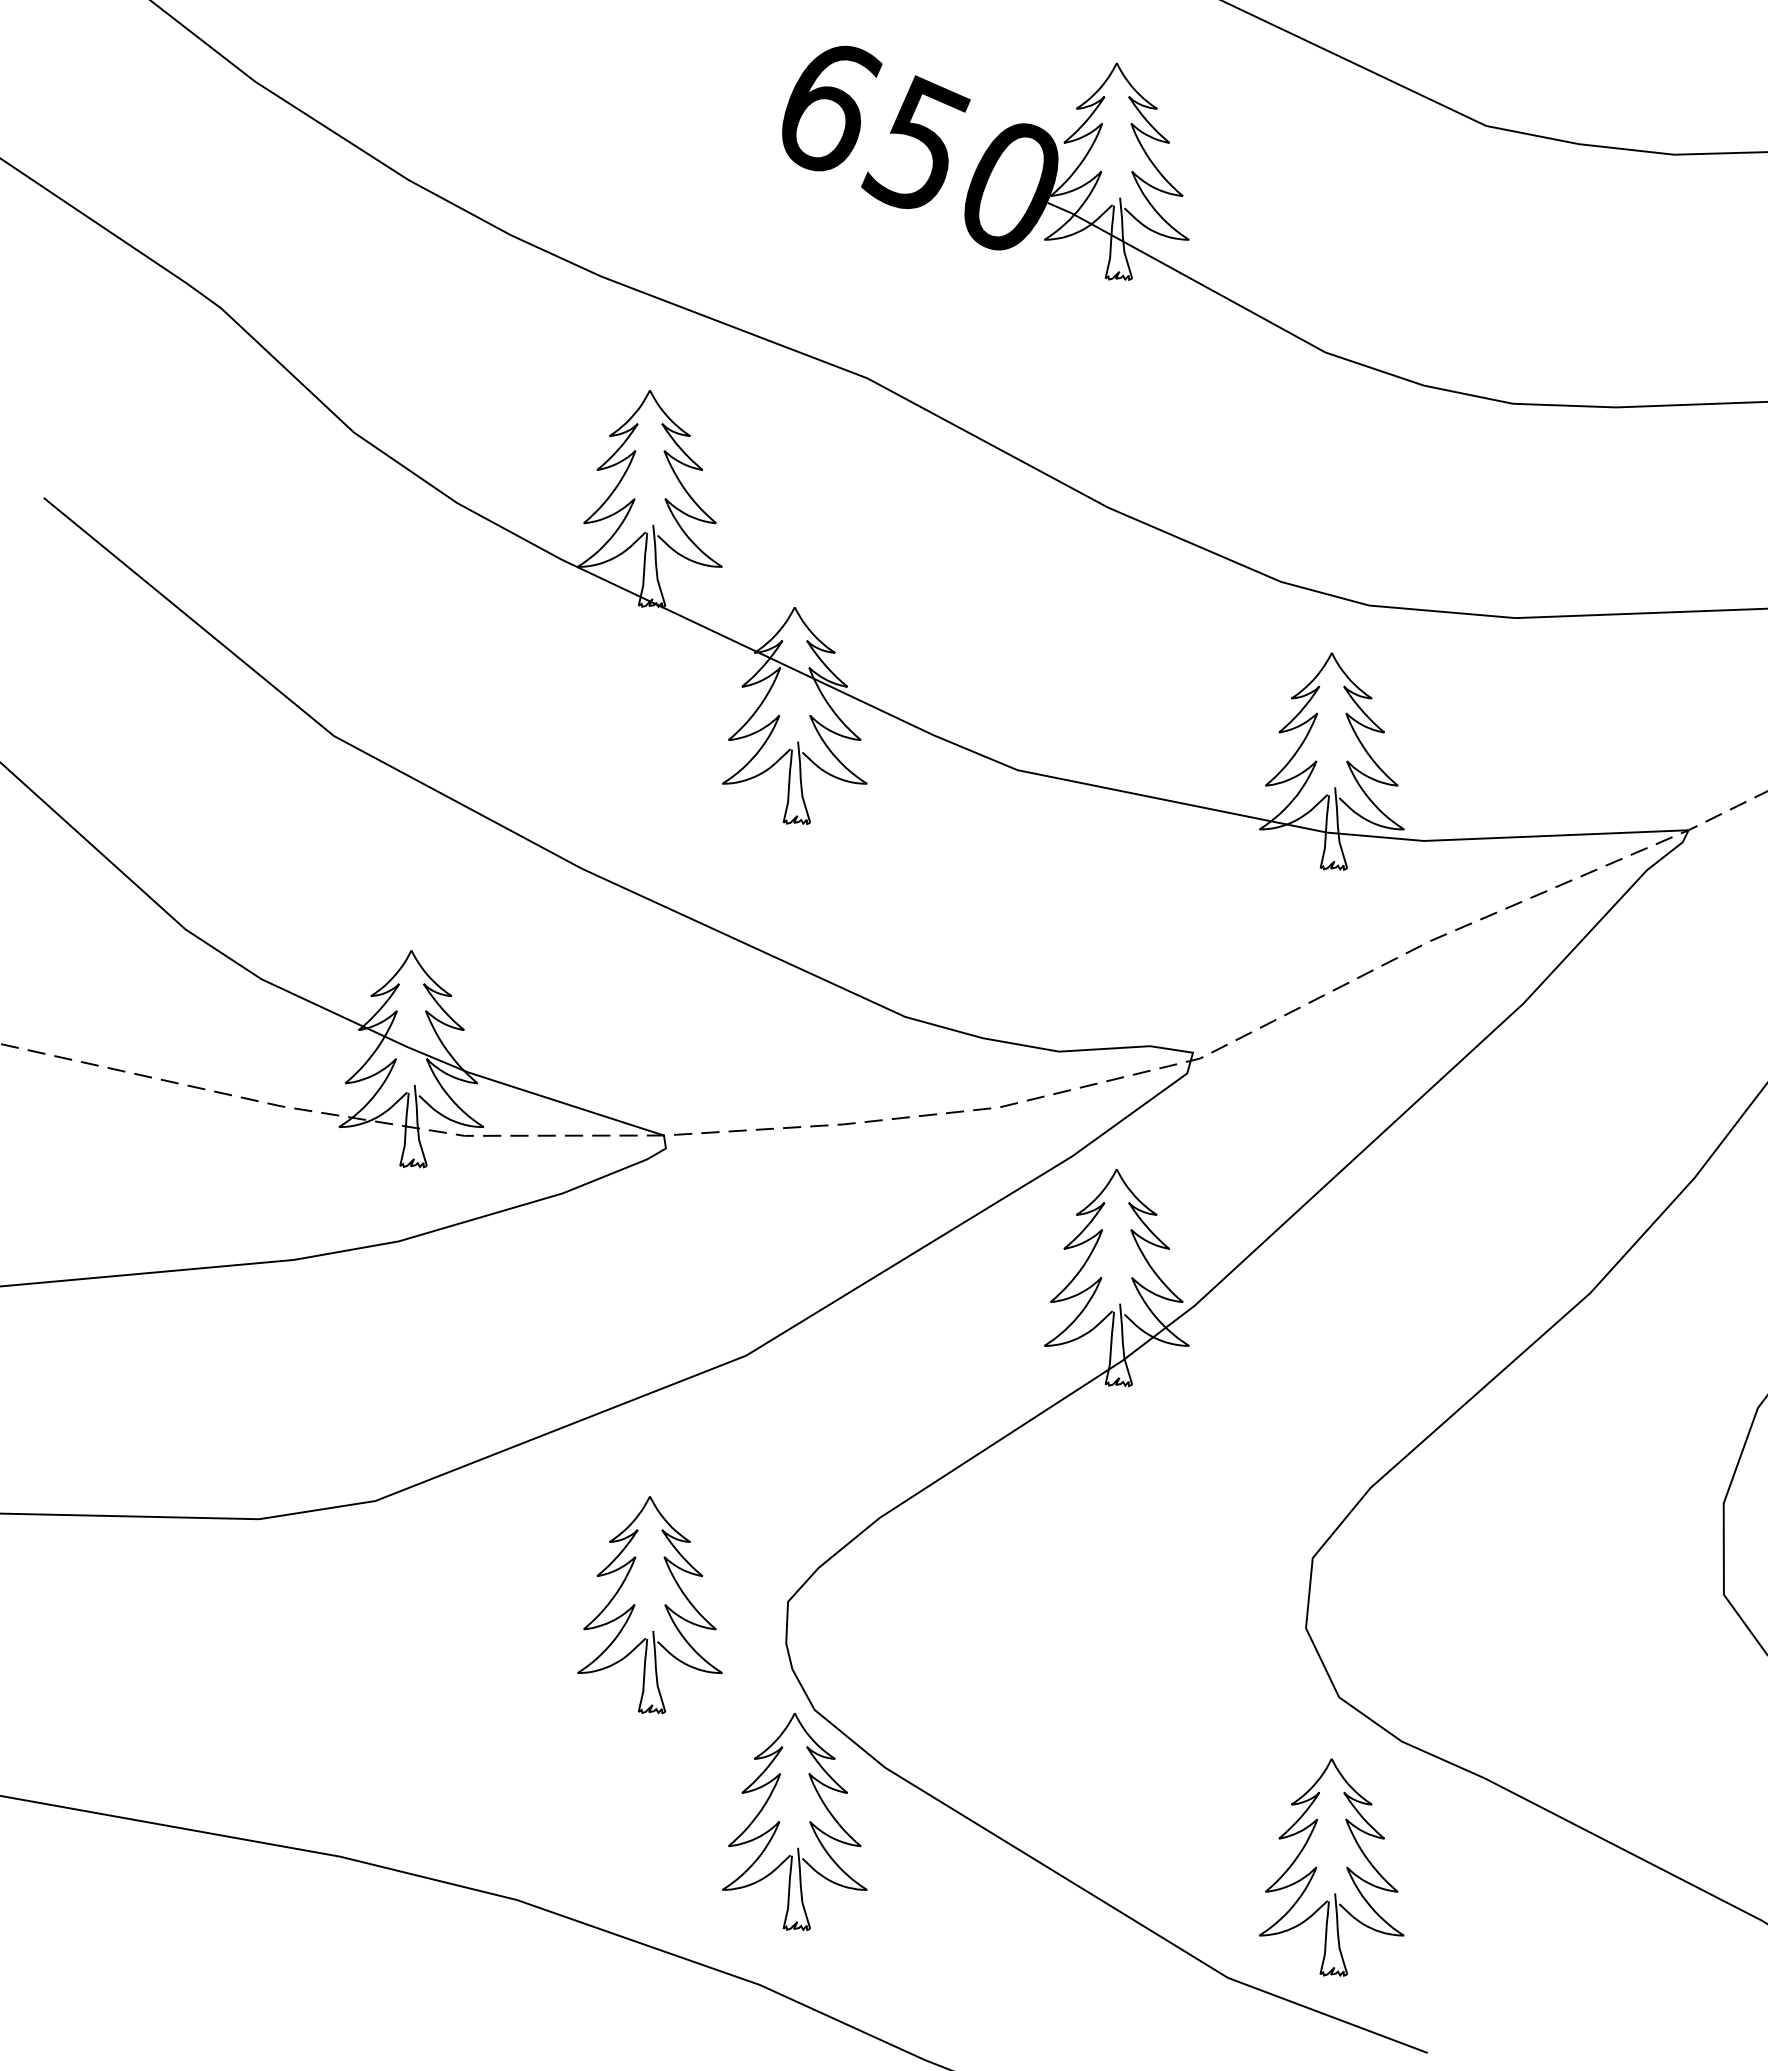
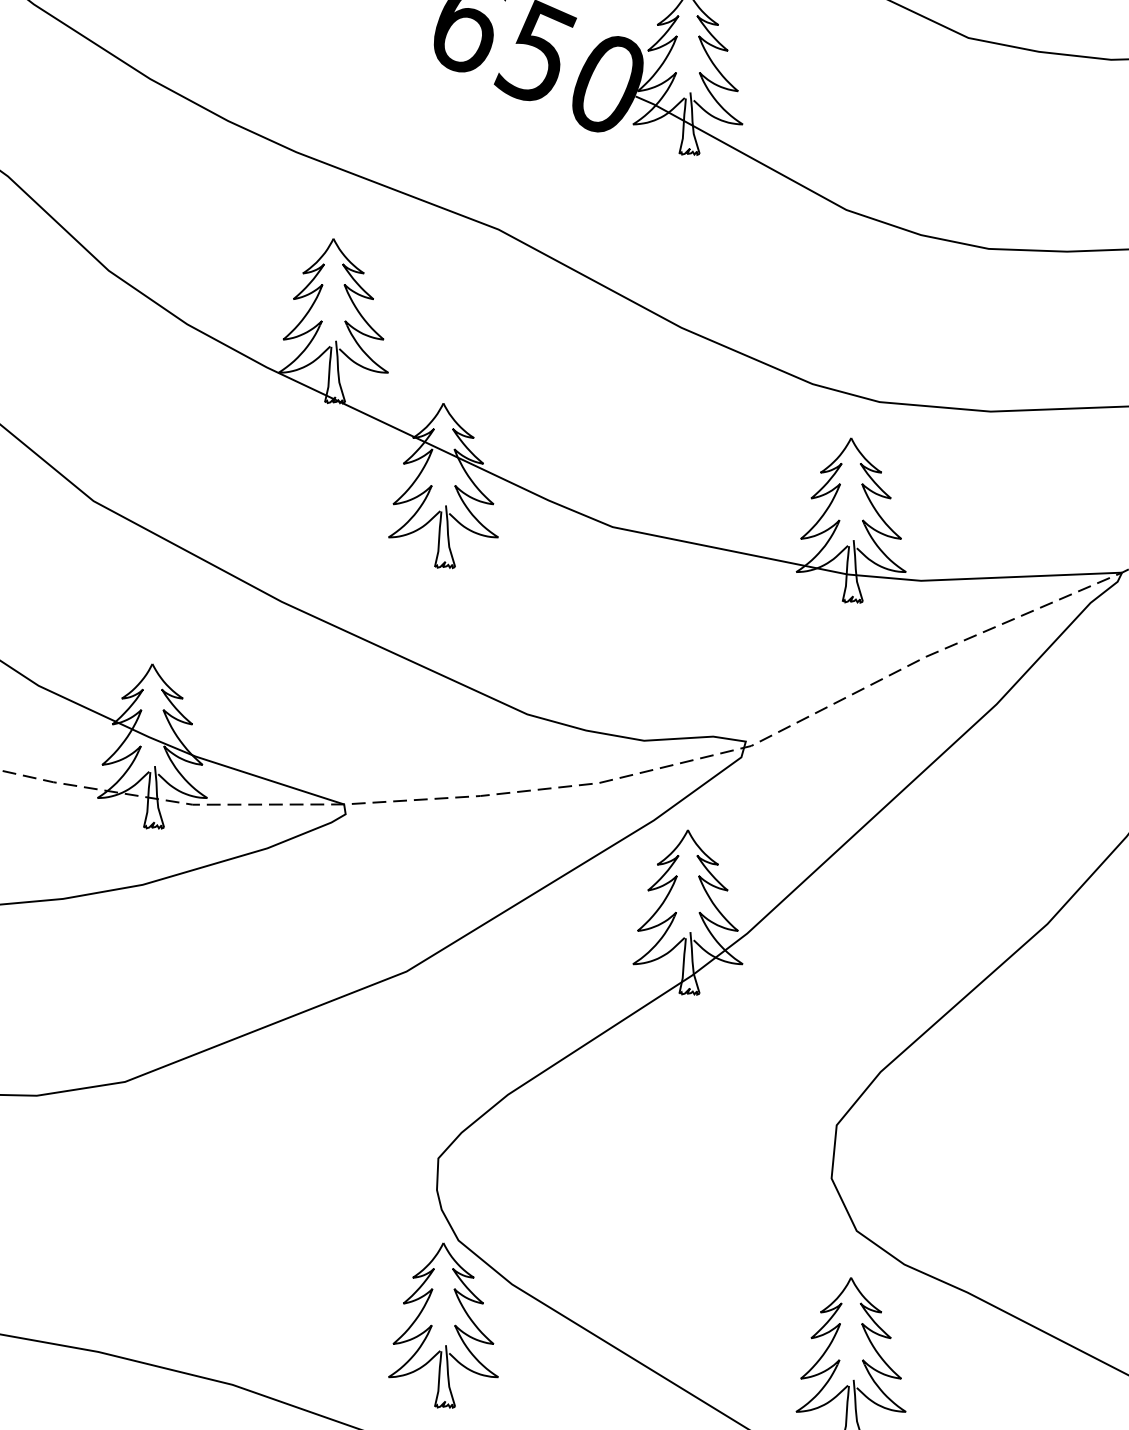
part: (635, 1605) -> (322, 1161), removed

